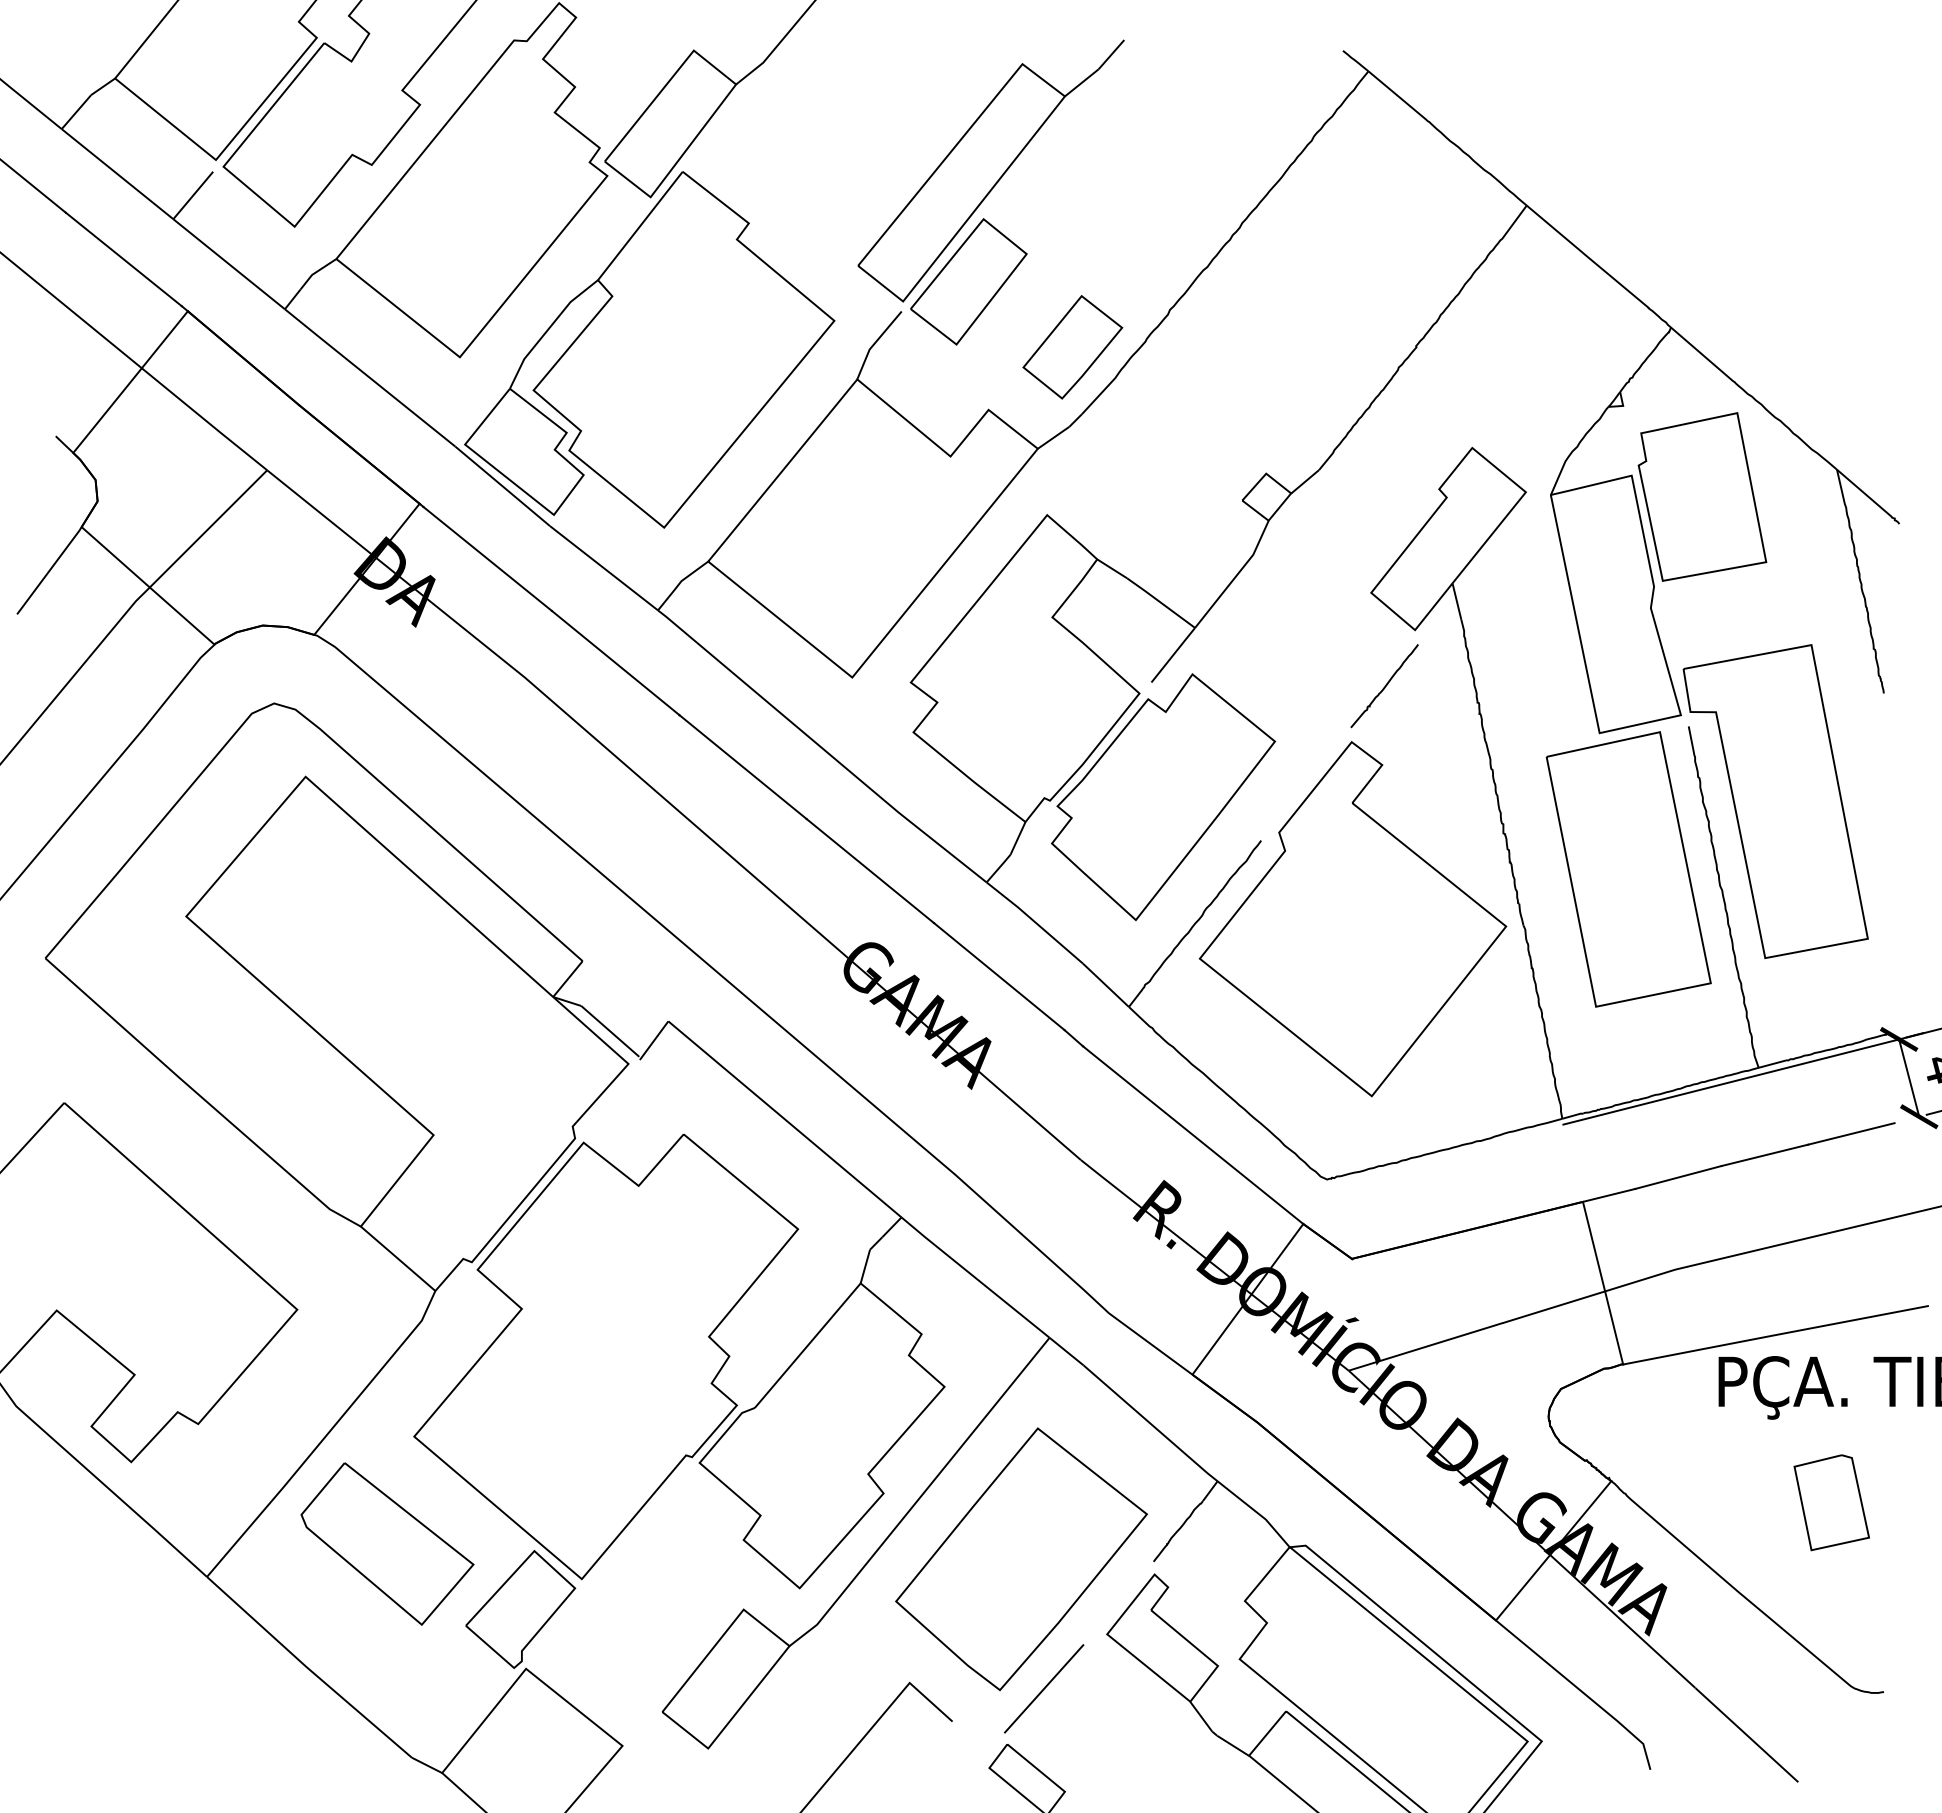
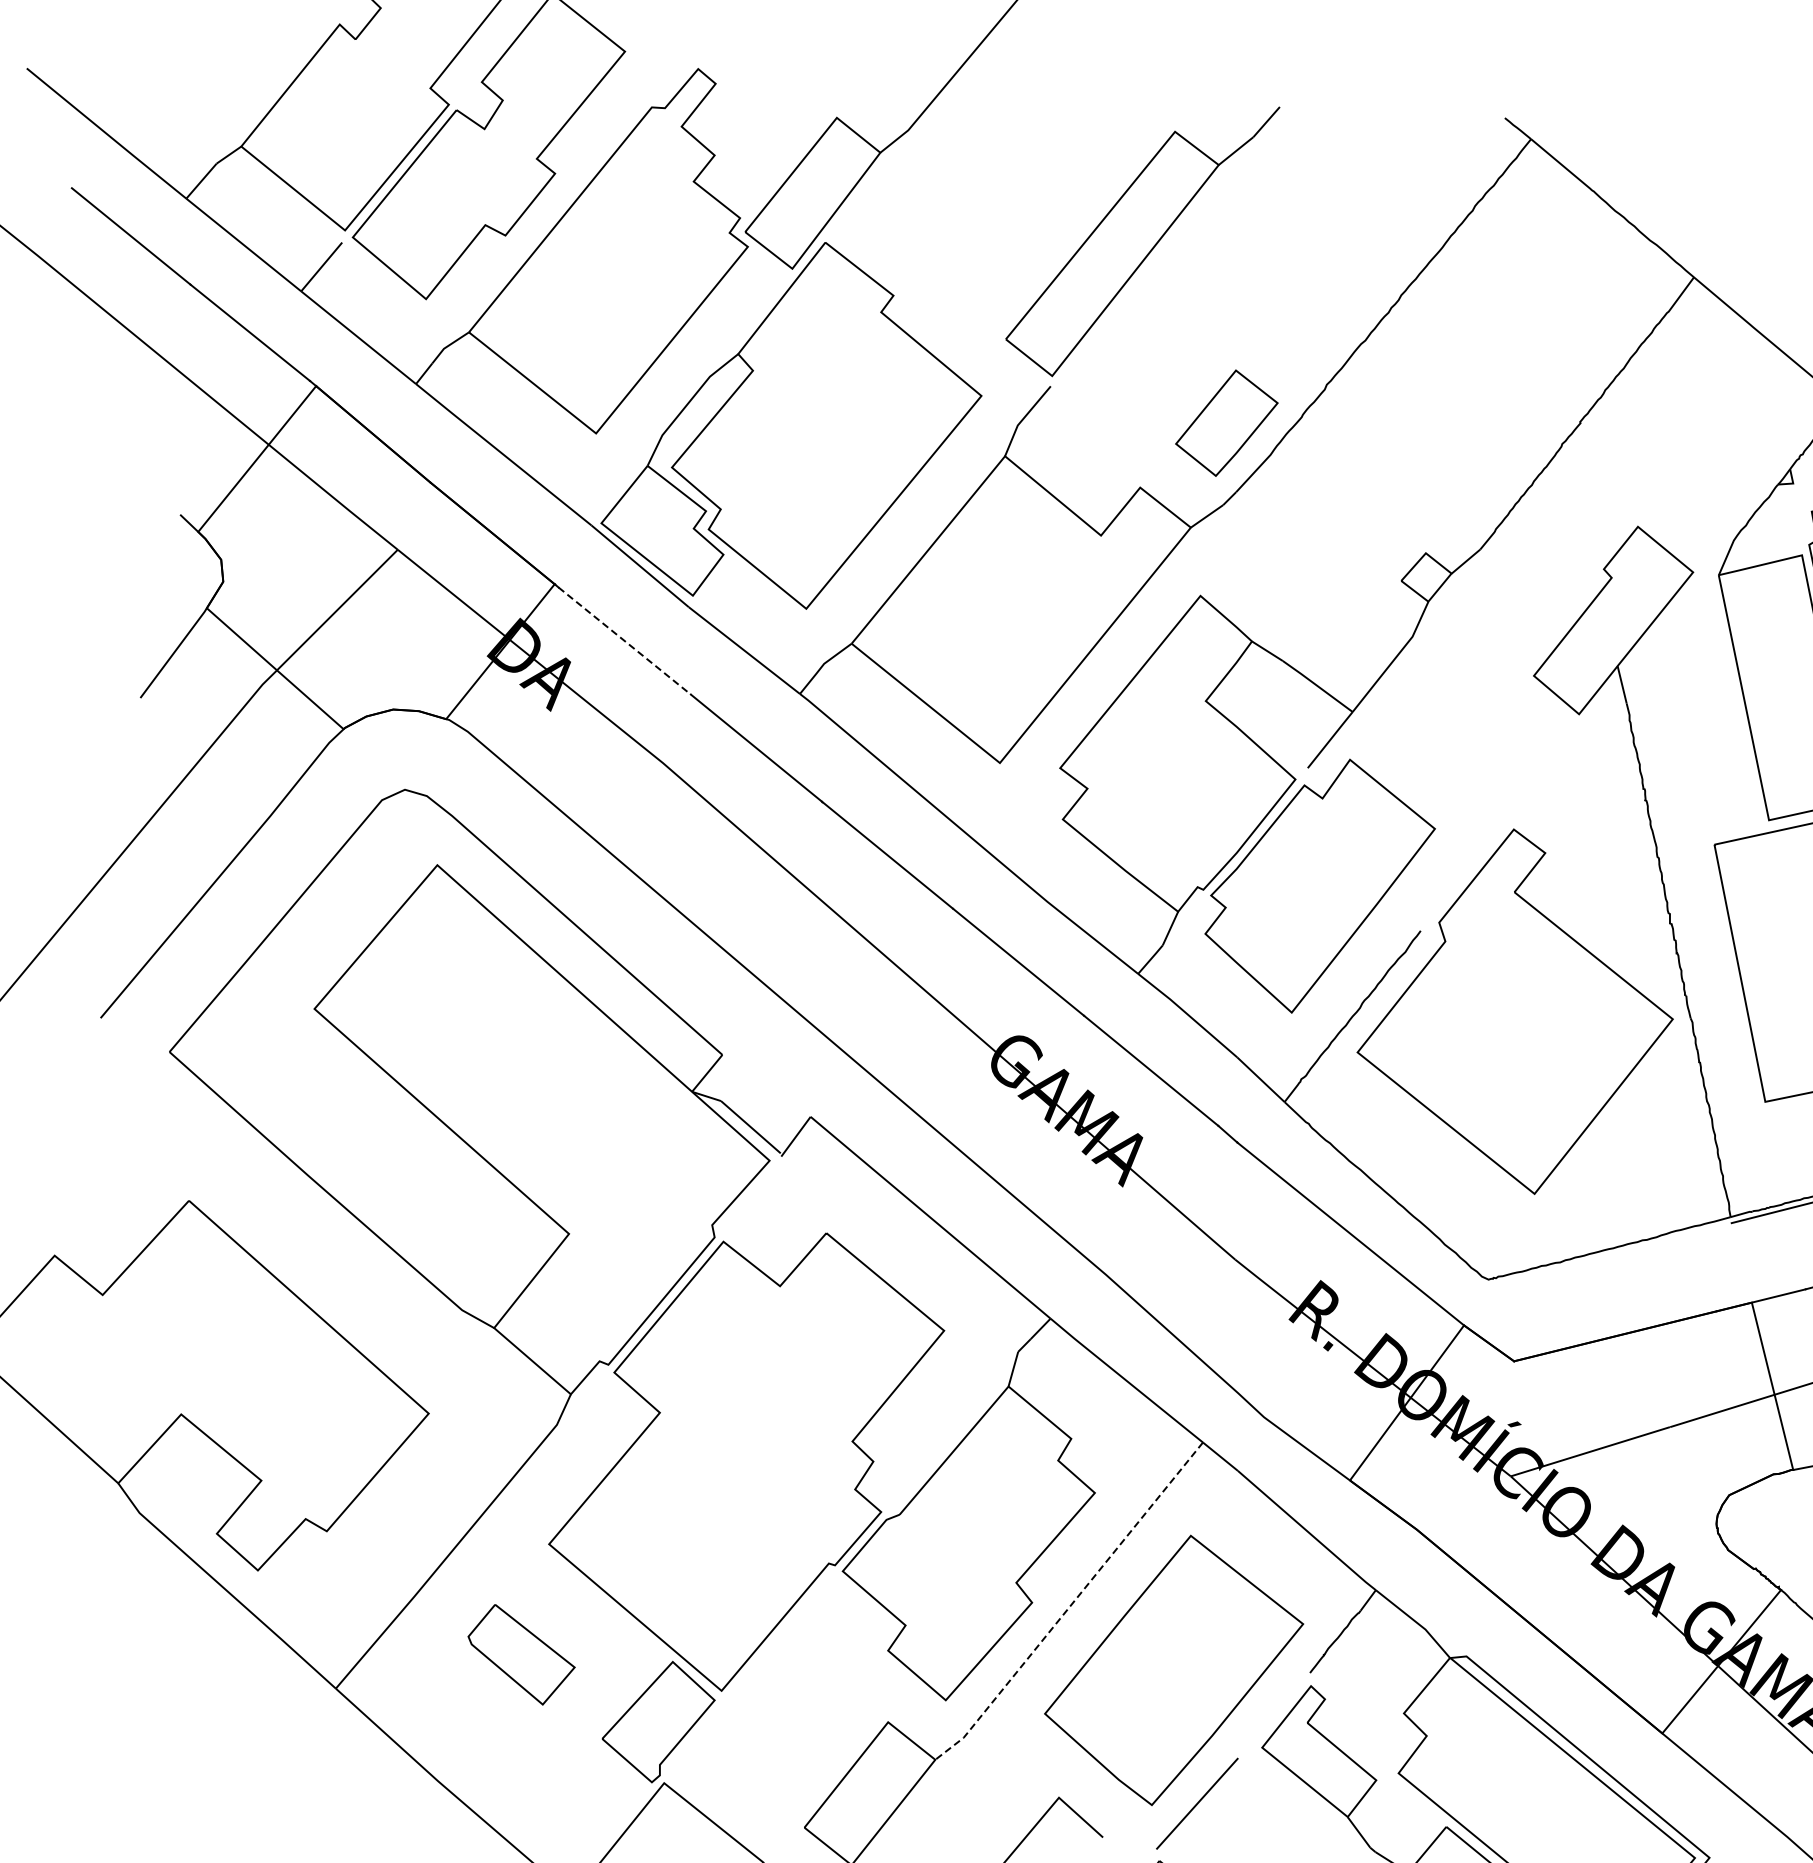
part: (968, 281) -> (1119, 355), removed
line: (487, 558) -> (624, 640), solid -> dashed
curve: (1384, 686) -> (1547, 772), removed
line: (922, 1495) -> (1072, 1604), solid -> dashed
part: (387, 1543) -> (521, 1654), size x0.6

